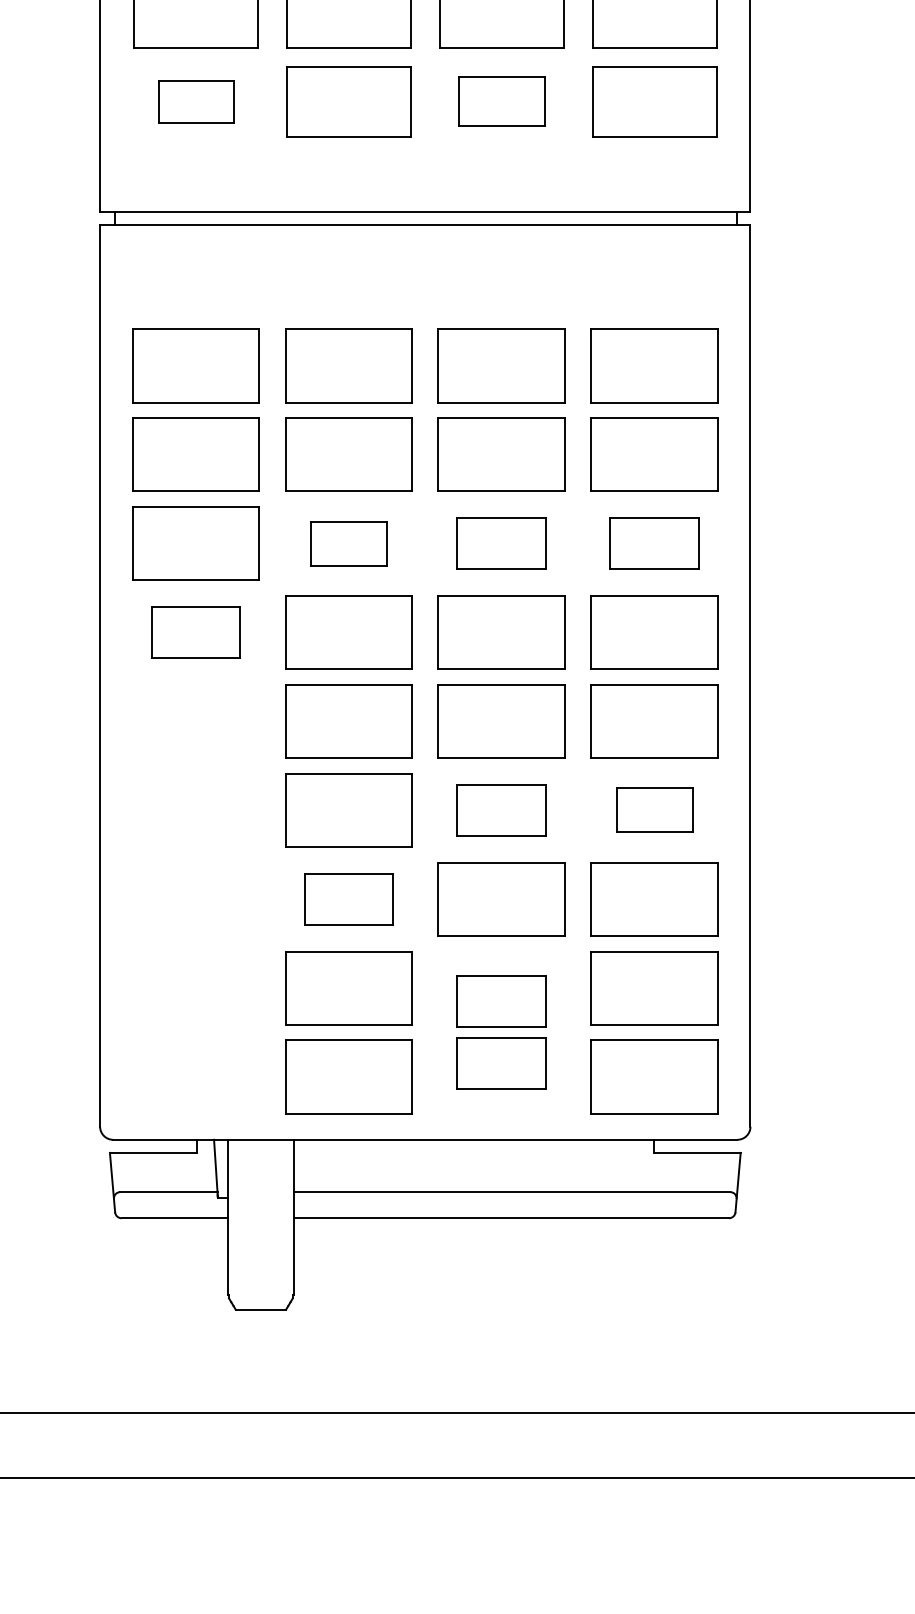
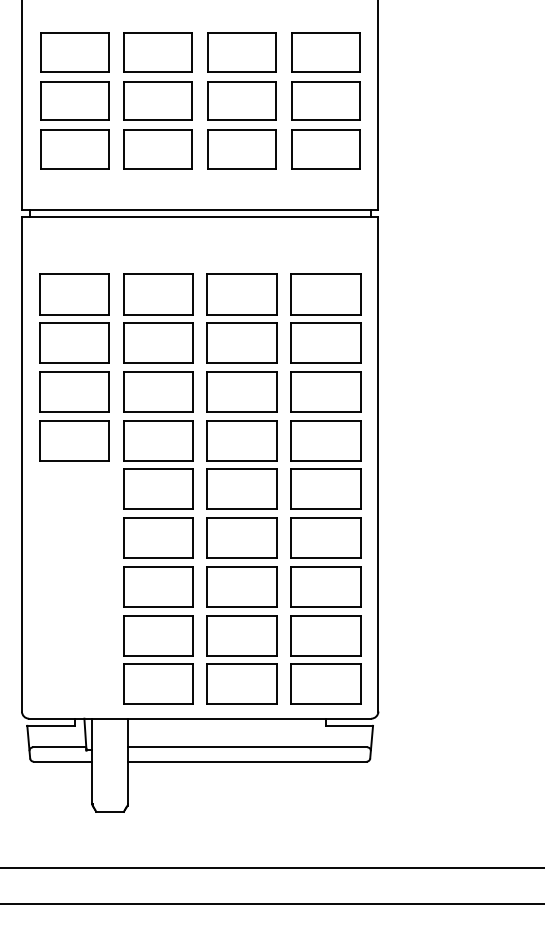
part: (195, 101) -> (74, 149), size x1.67
part: (500, 101) -> (241, 149), size x1.43
part: (349, 542) -> (158, 391), size x1.67
part: (500, 542) -> (241, 391), size x1.43
part: (653, 542) -> (325, 391), size x1.43
part: (195, 632) -> (74, 440), size x1.43
part: (500, 809) -> (241, 537), size x1.43
part: (653, 809) -> (325, 537), size x1.67
part: (349, 898) -> (158, 586), size x1.43
part: (500, 1031) -> (241, 659), size x1.43

